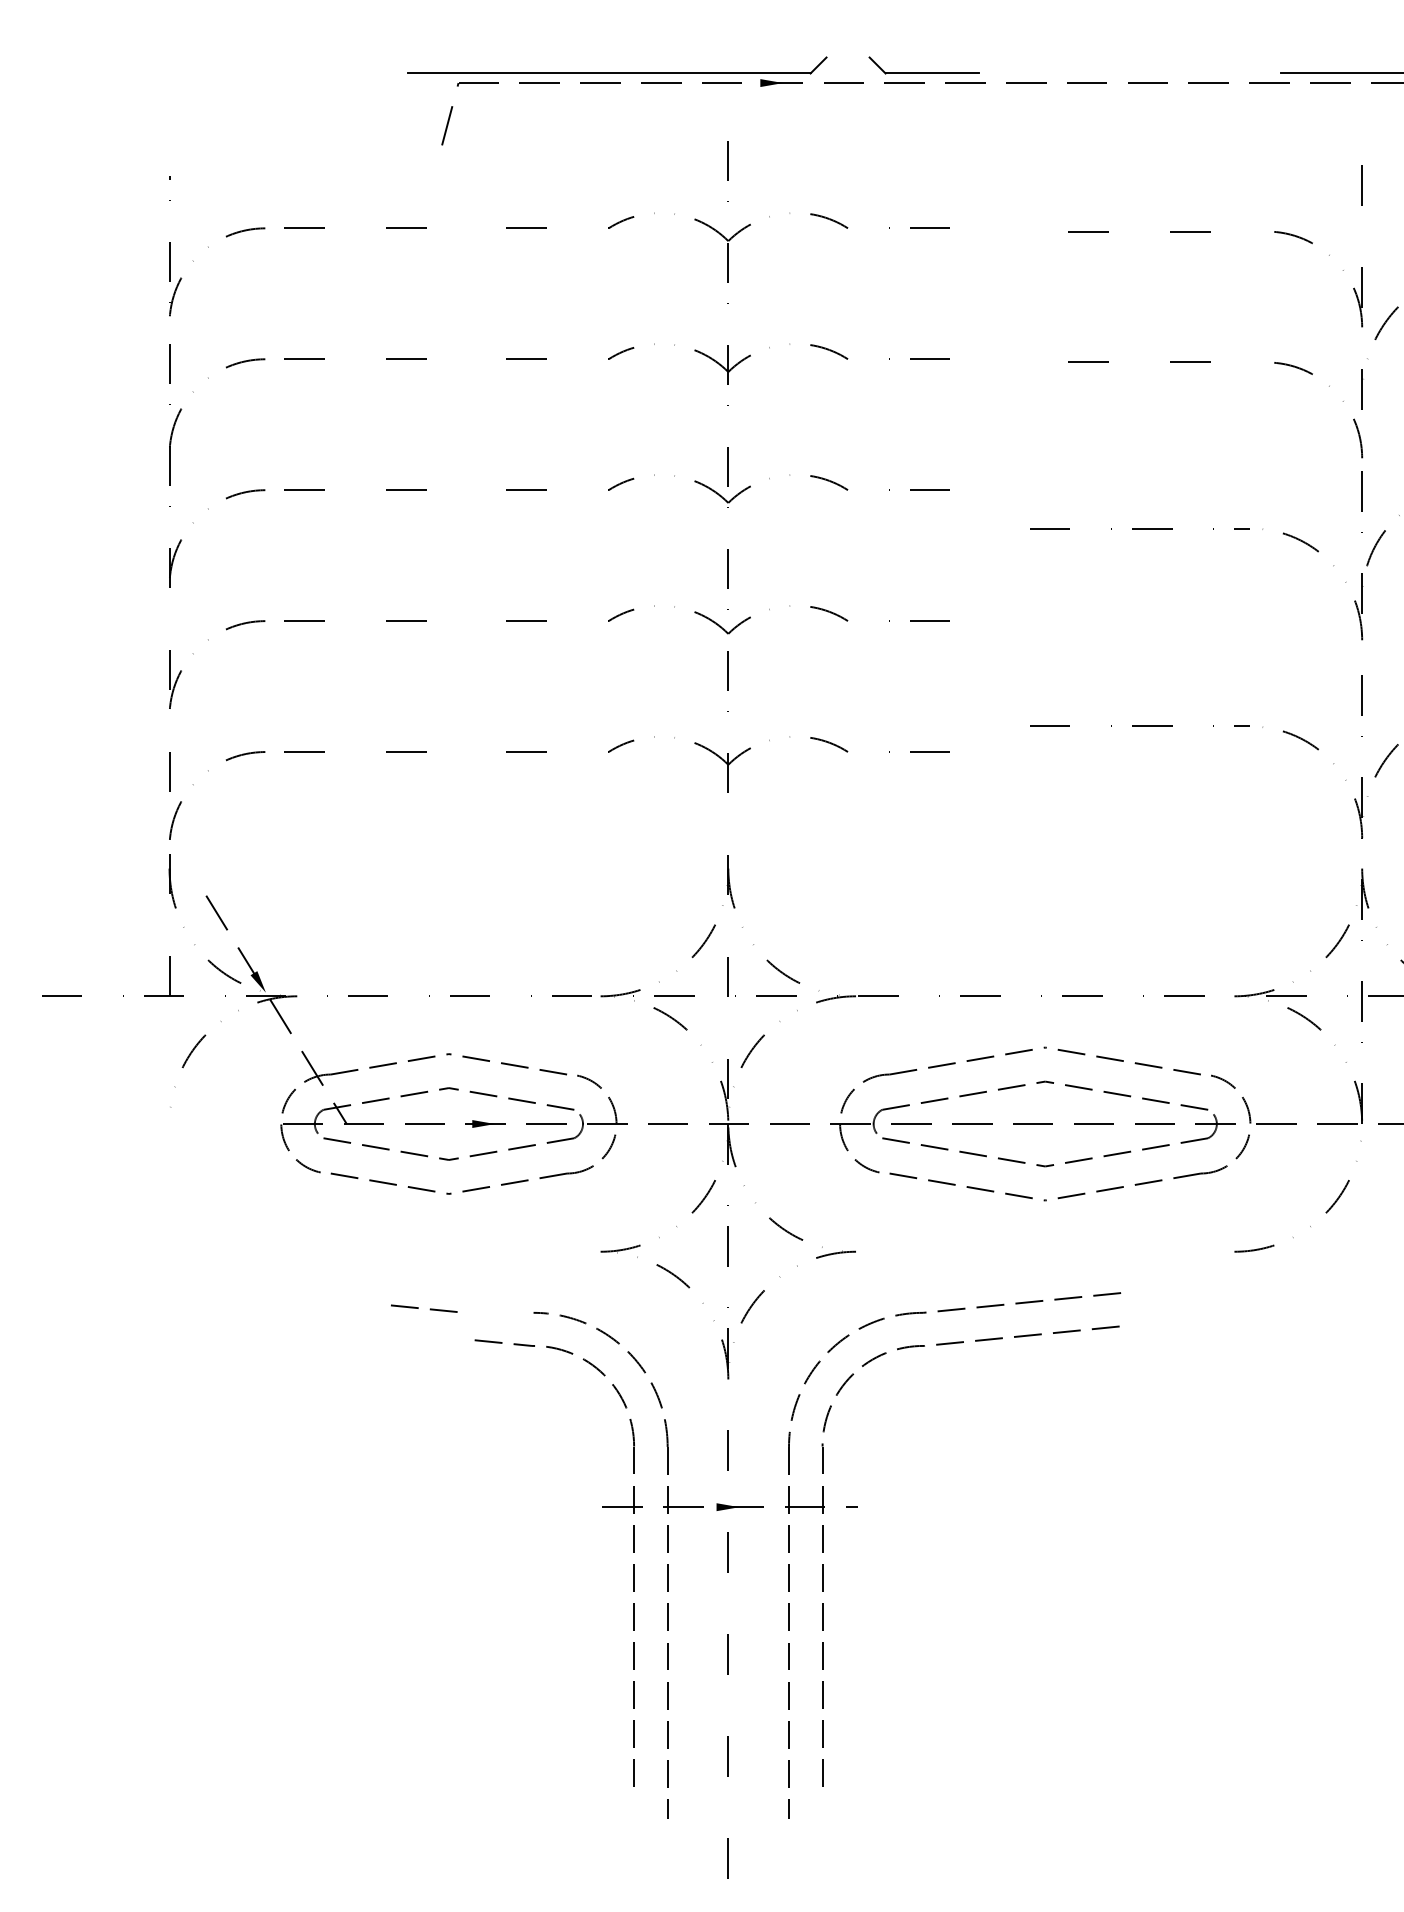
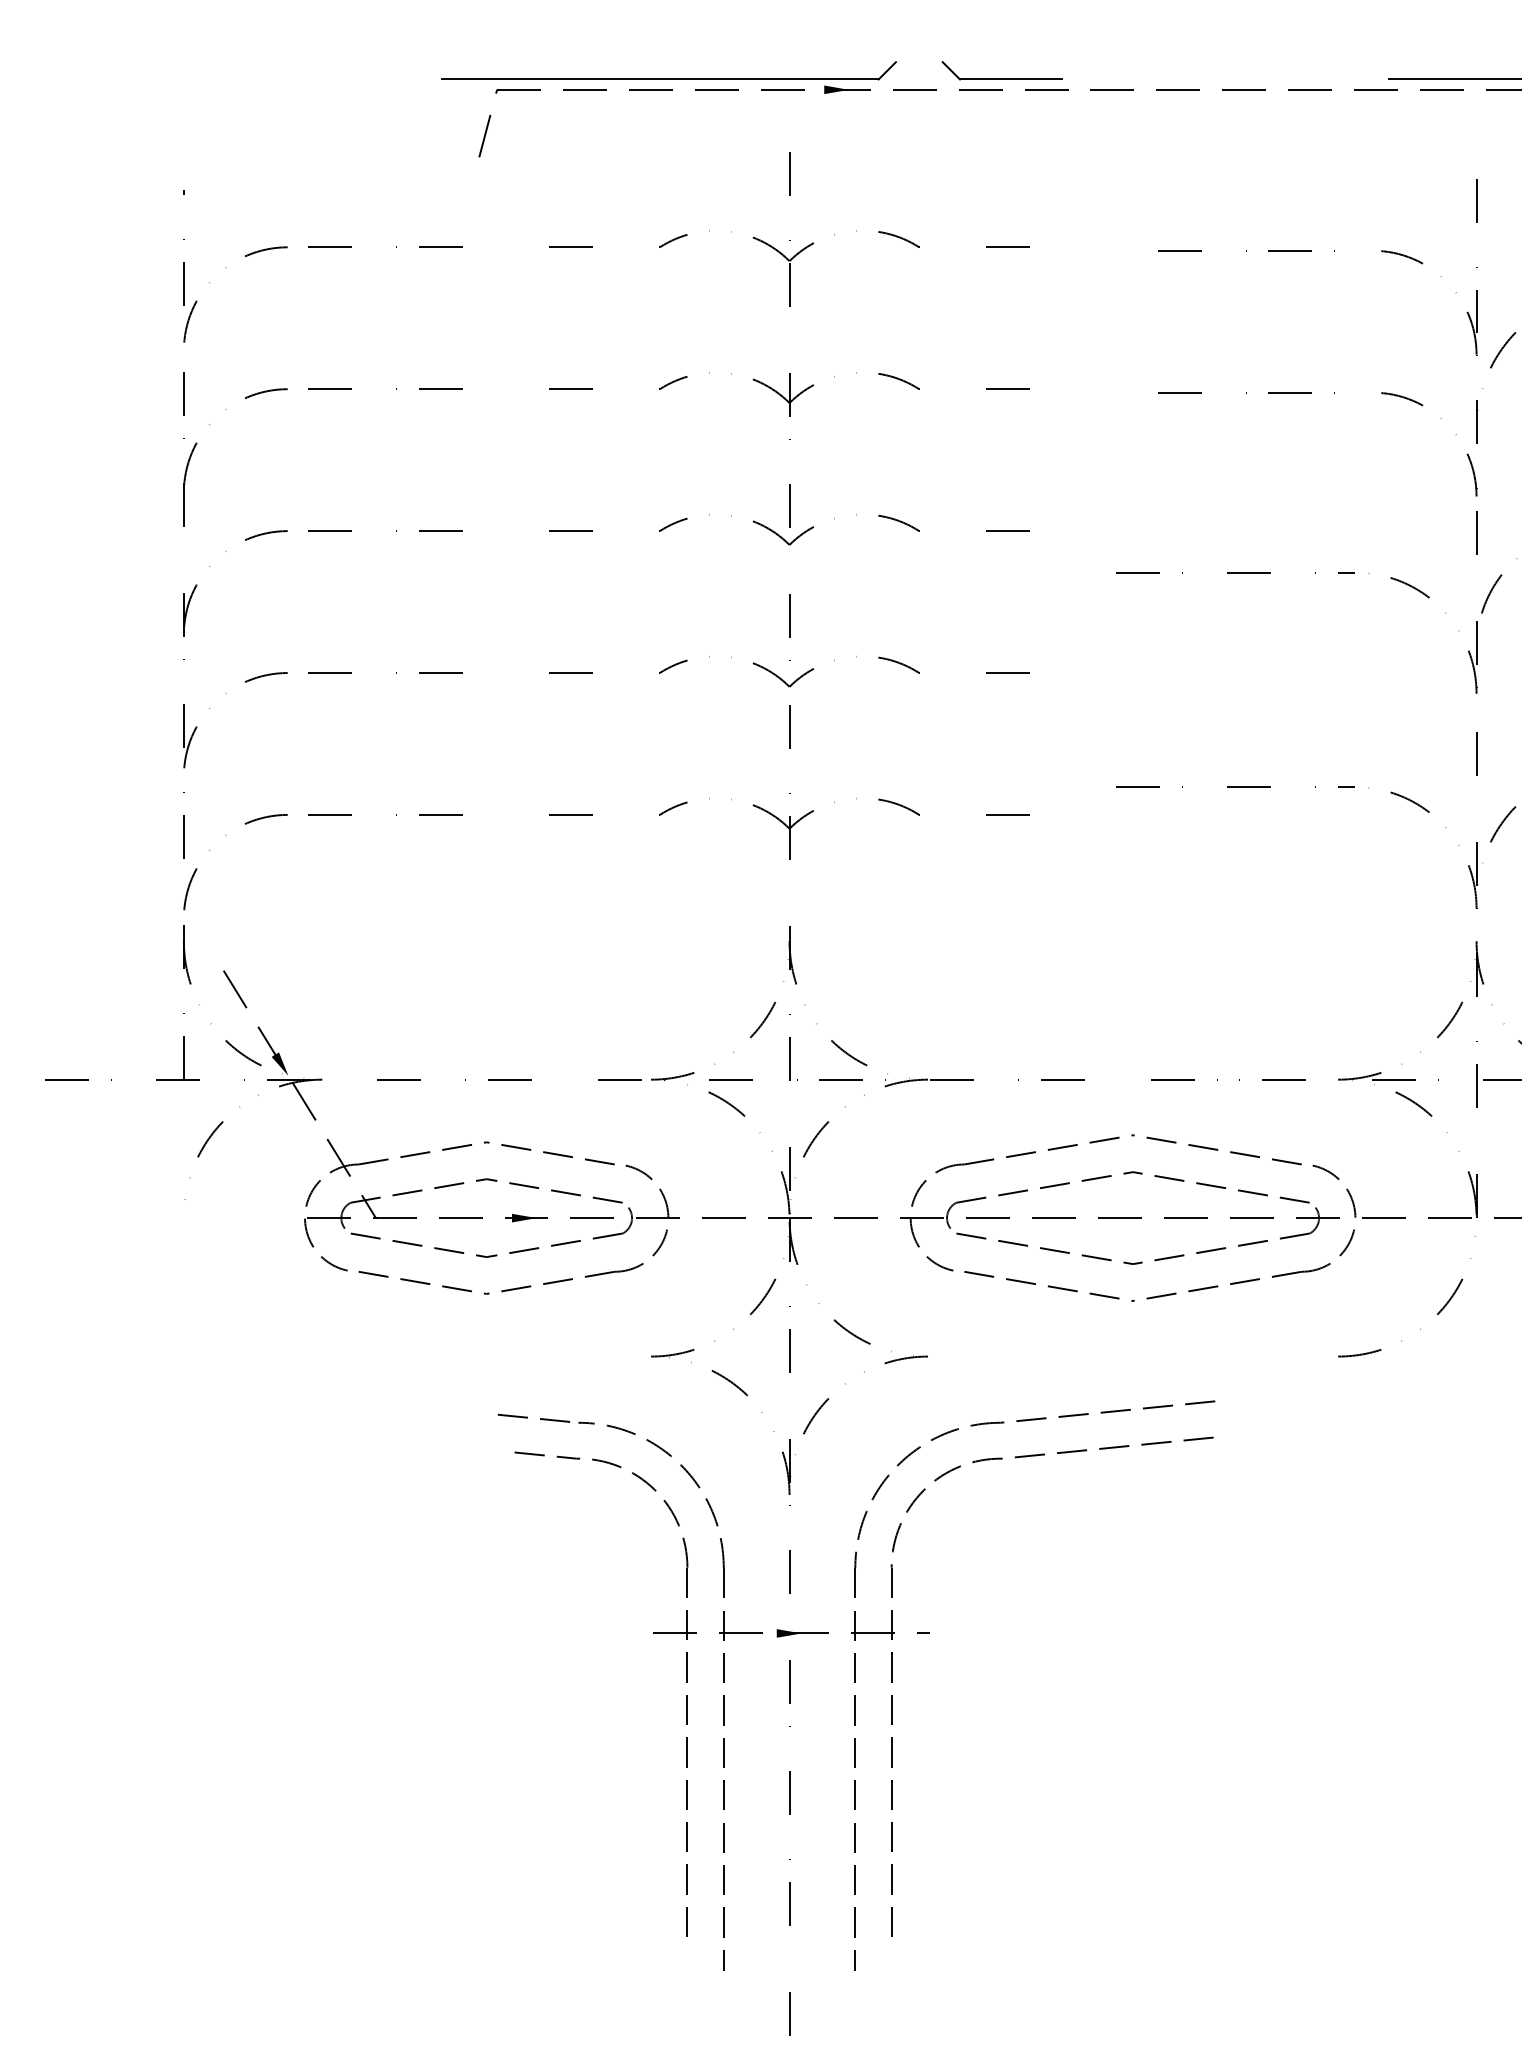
line: (418, 1307) -> (527, 1417), moved

